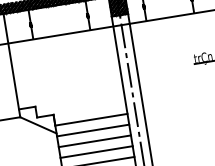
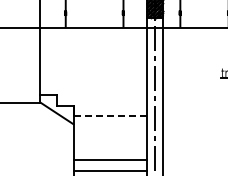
line: (91, 119) -> (110, 116), solid -> dashed
line: (92, 130) -> (109, 127), removed
line: (94, 141) -> (109, 138), removed
line: (95, 152) -> (109, 149), removed

